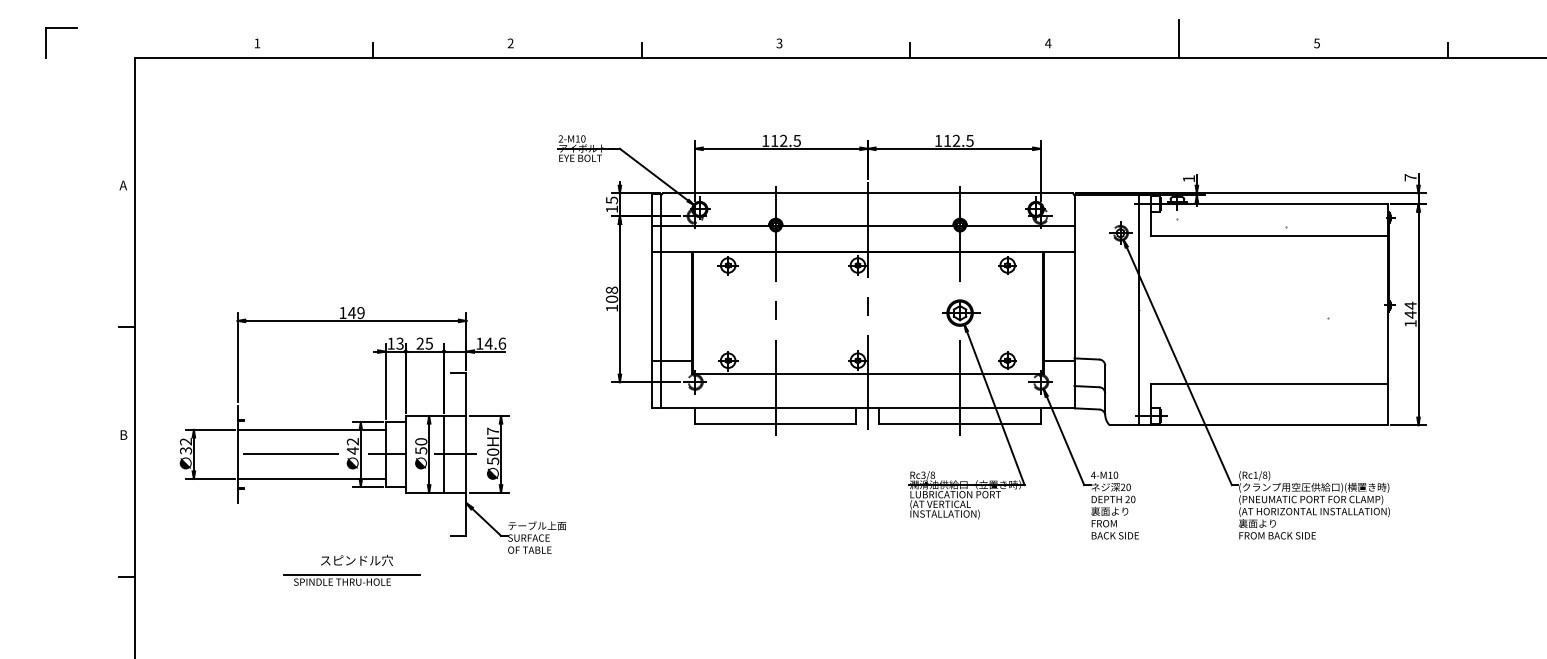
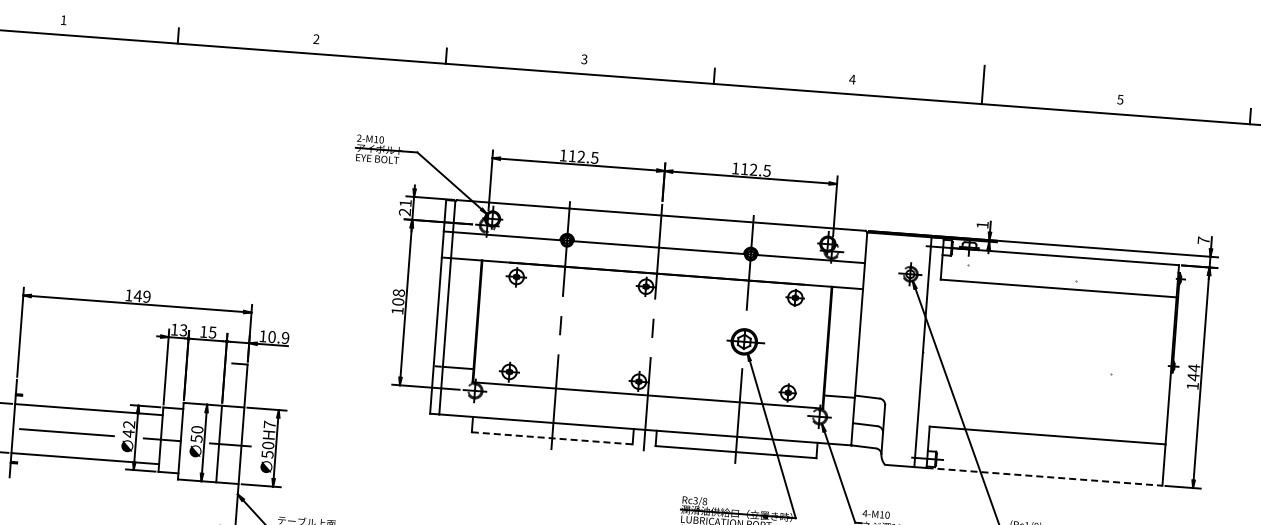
text: (612, 204) -> (405, 207), 15 -> 21
text: (419, 343) -> (202, 331), 25 -> 15
text: (495, 343) -> (278, 337), 14.6 -> 10.9
line: (775, 423) -> (551, 438), solid -> dashed
line: (1270, 425) -> (1045, 477), solid -> dashed

